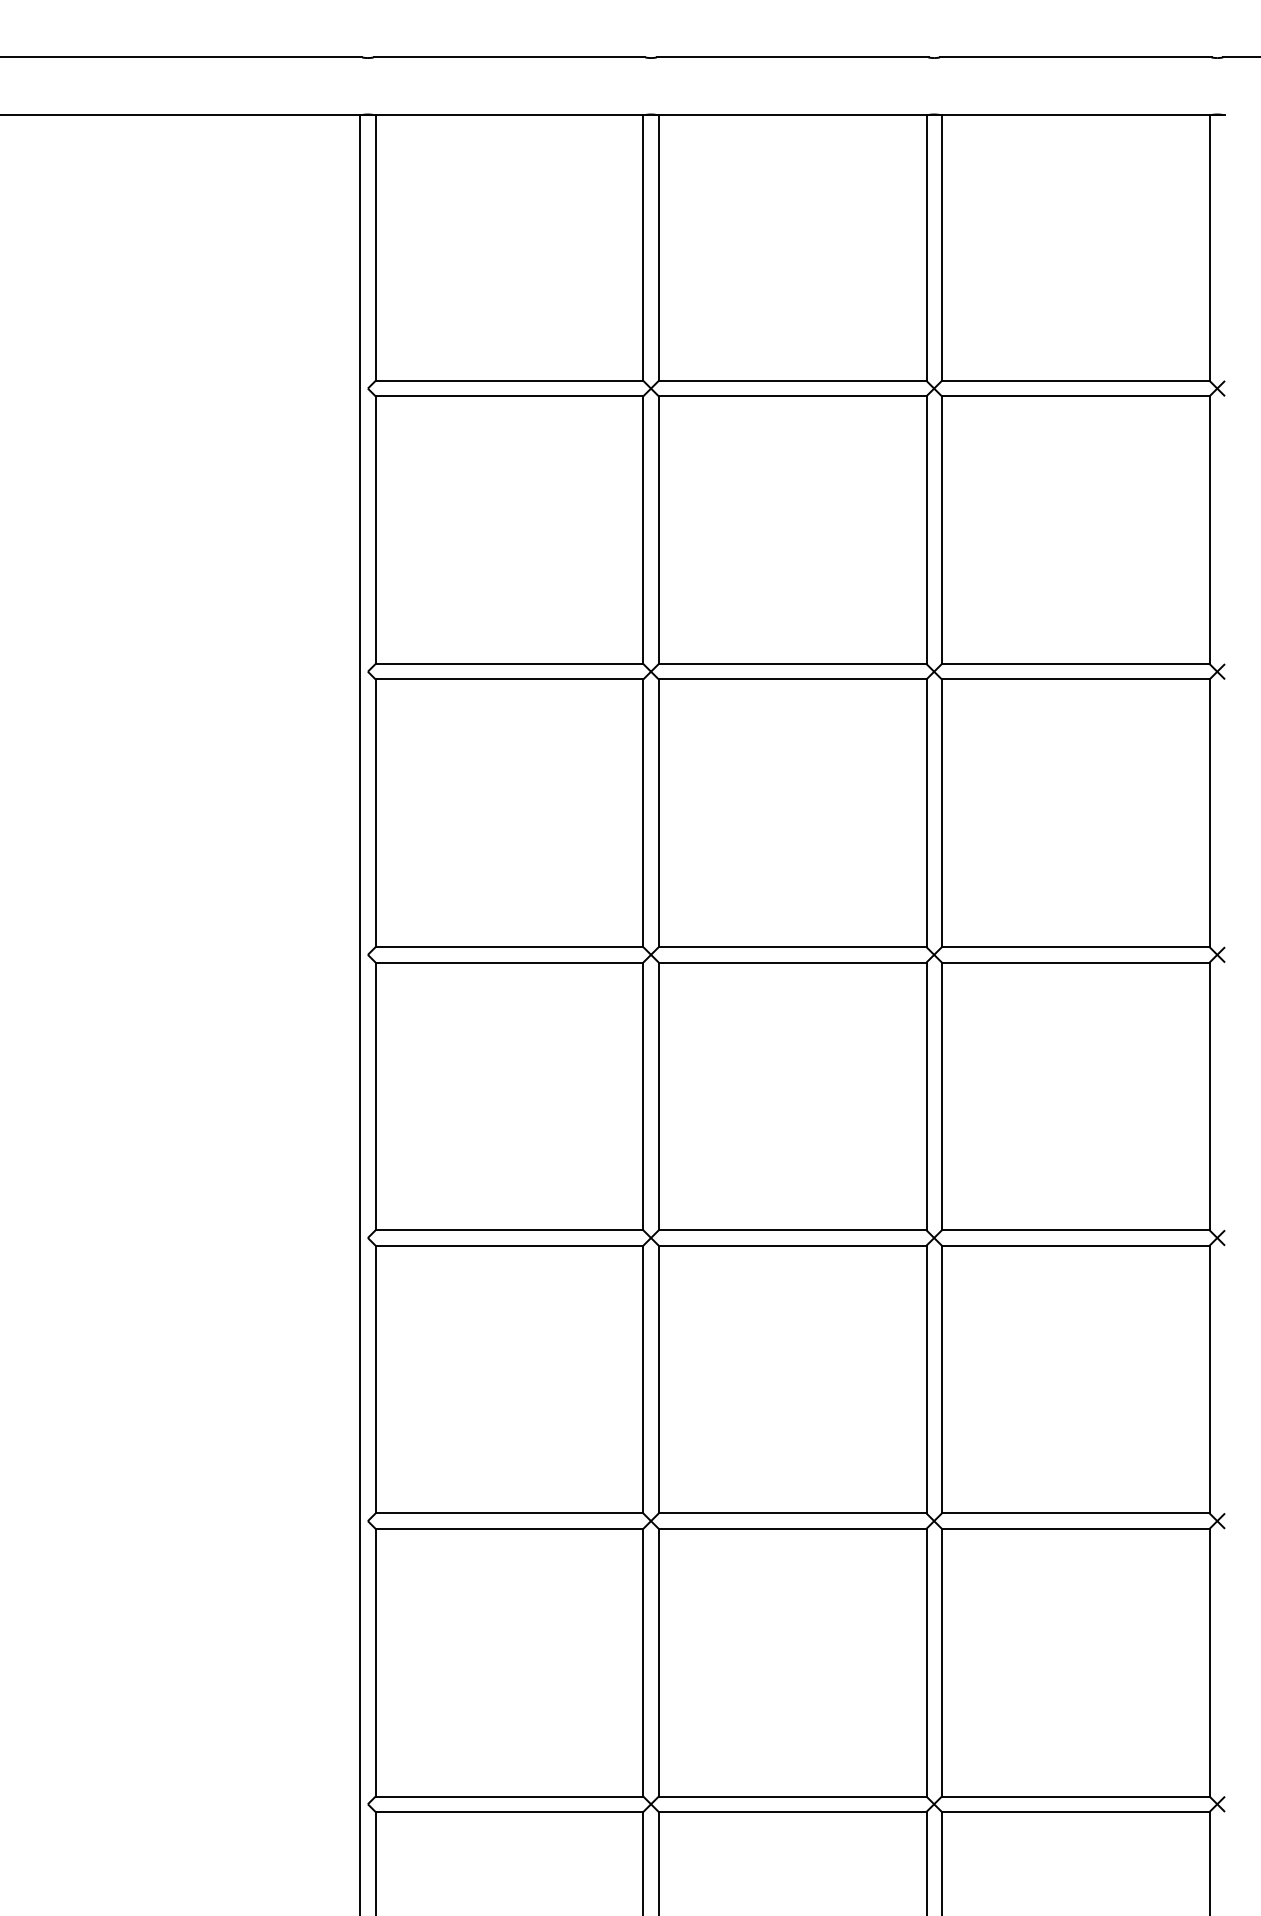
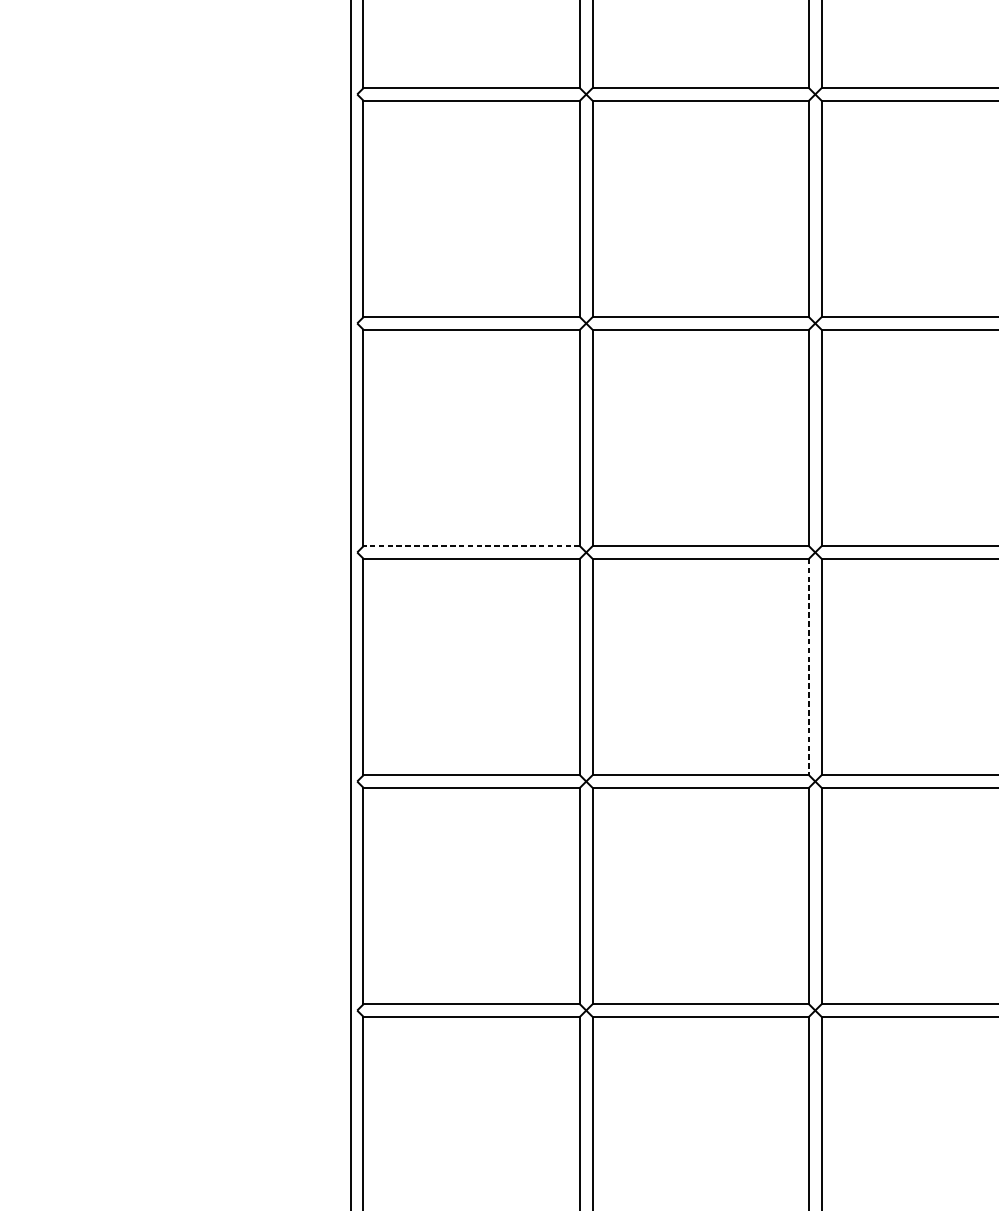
line: (509, 947) -> (471, 546), solid -> dashed
line: (926, 1096) -> (809, 667), solid -> dashed

